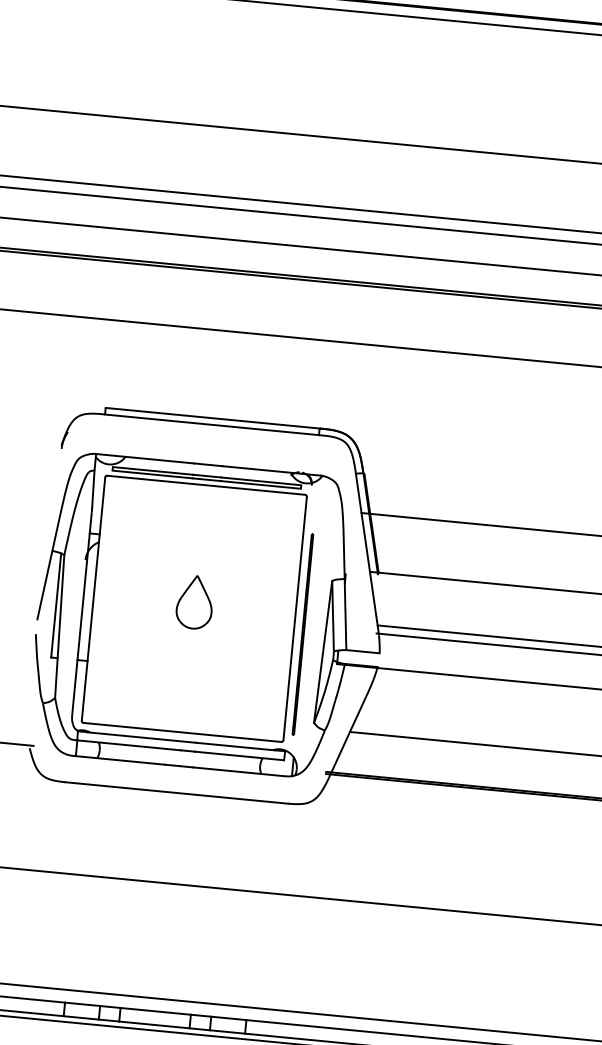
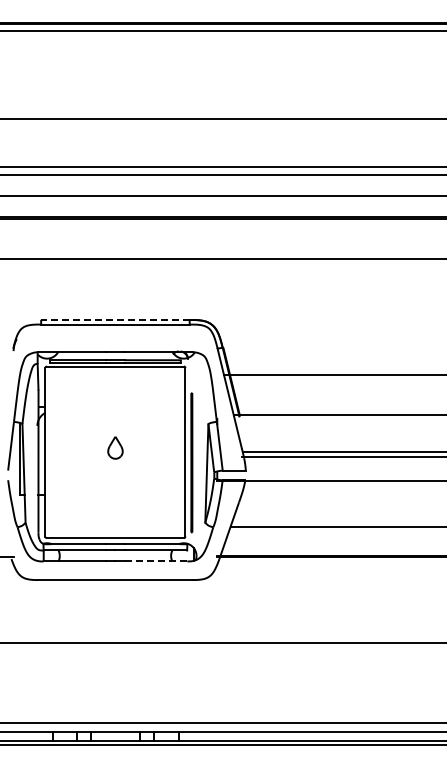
line: (211, 418) -> (114, 320), solid -> dashed
part: (195, 601) -> (115, 447), size x0.6
line: (236, 771) -> (155, 561), solid -> dashed

